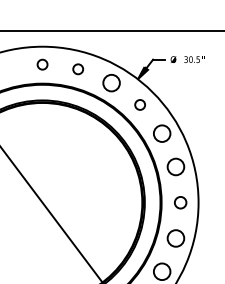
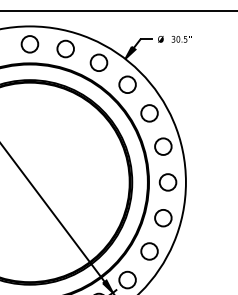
circle: (42, 64) -> (29, 44), size x1.67
circle: (78, 68) -> (65, 48), size x1.67
circle: (140, 104) -> (127, 84), size x1.67
circle: (180, 202) -> (167, 182), size x1.43

